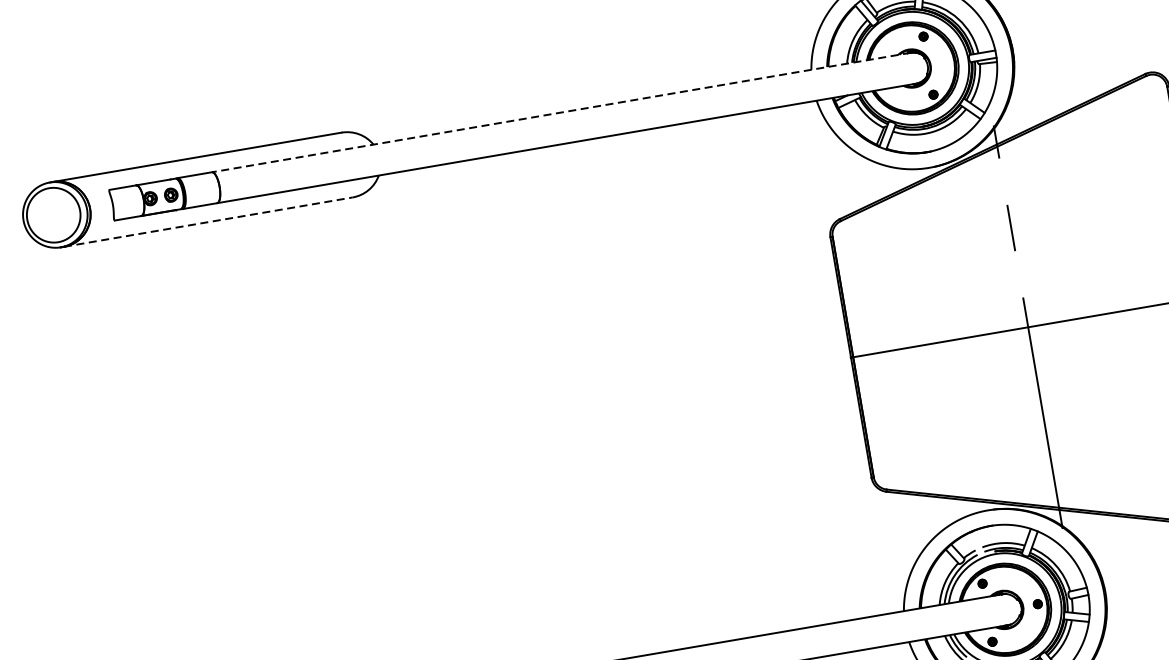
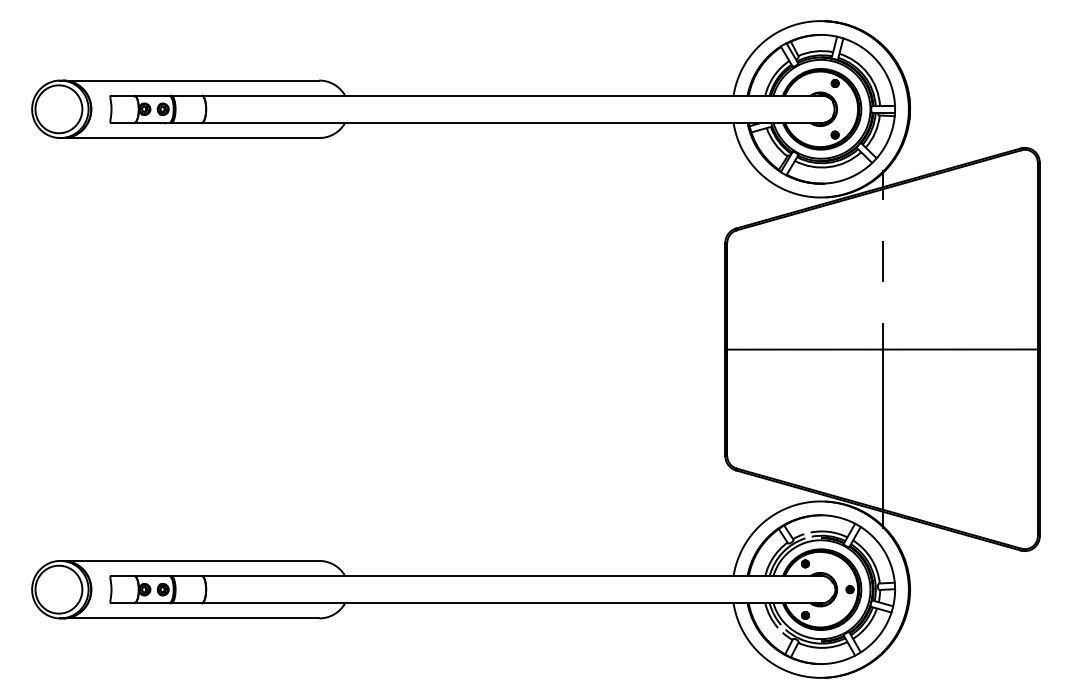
line: (561, 112) -> (511, 95), dashed -> solid
line: (208, 222) -> (191, 138), dashed -> solid

